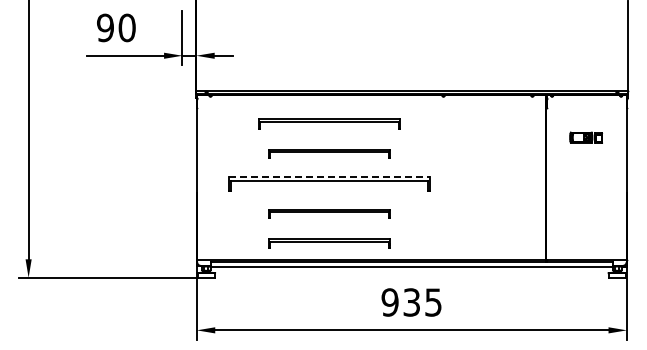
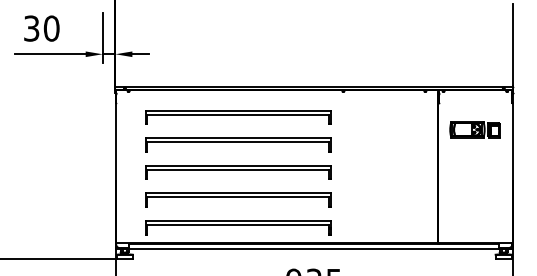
text: (105, 27) -> (31, 28), 90 -> 30
part: (329, 124) -> (238, 117), size x1.43
part: (585, 137) -> (474, 129), size x1.67
part: (329, 153) -> (238, 144), size x1.67
line: (330, 176) -> (239, 165), dashed -> solid
part: (329, 213) -> (238, 199), size x1.67
part: (329, 243) -> (238, 227), size x1.67

